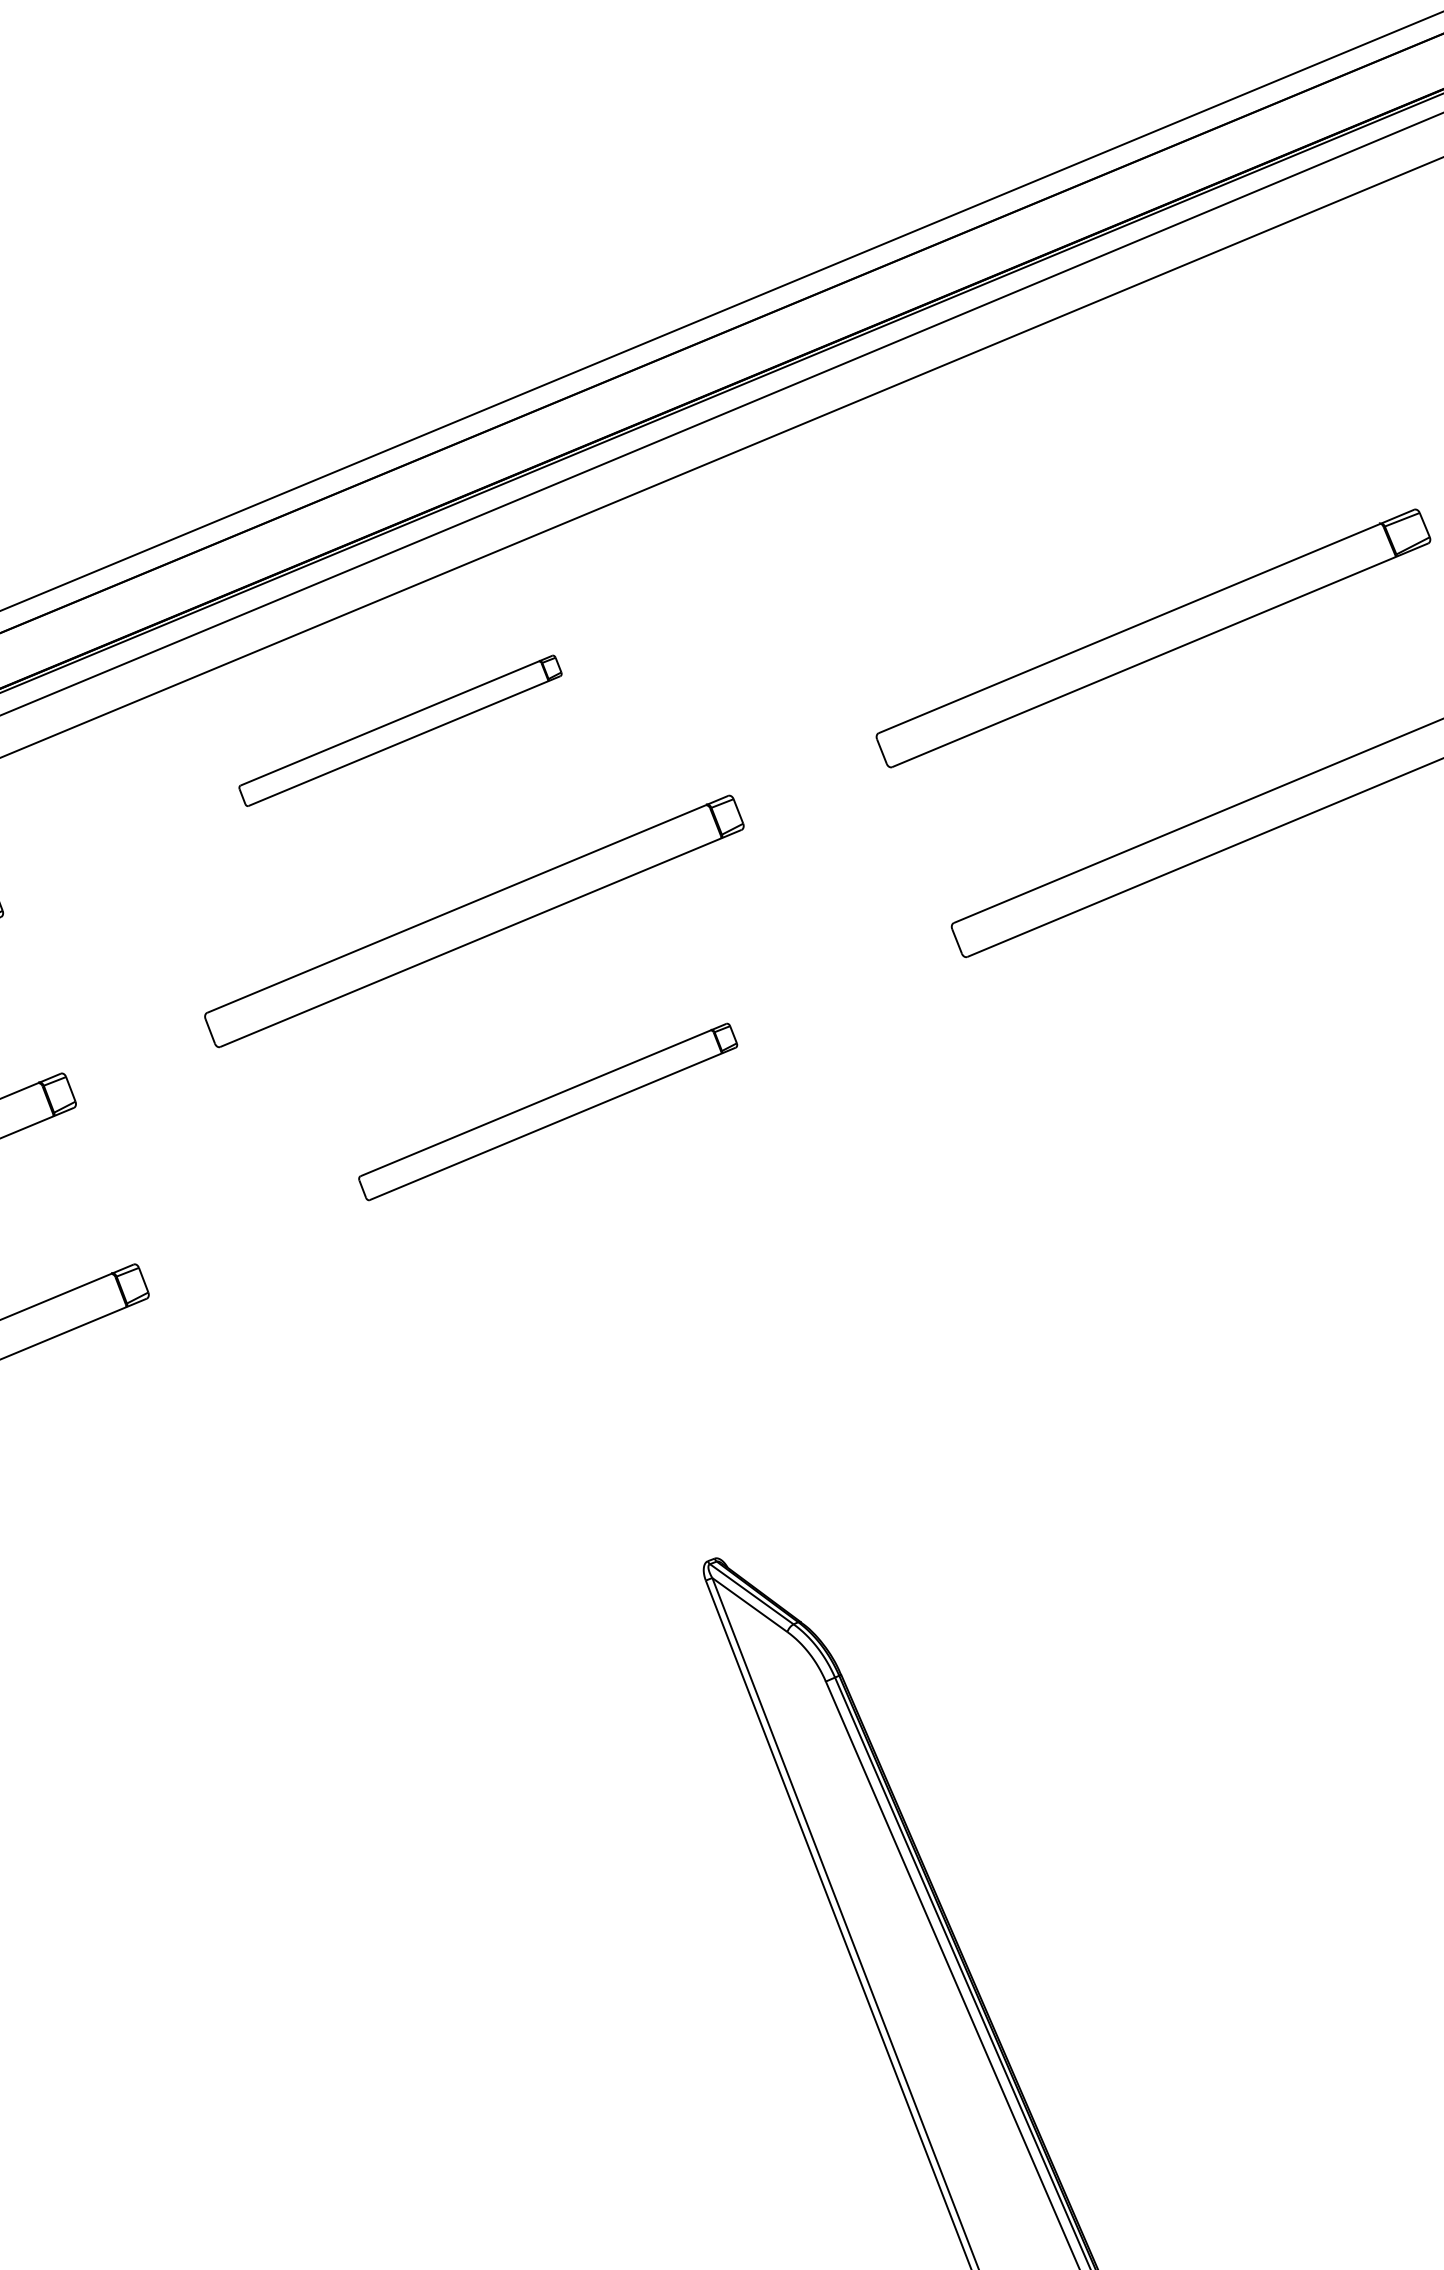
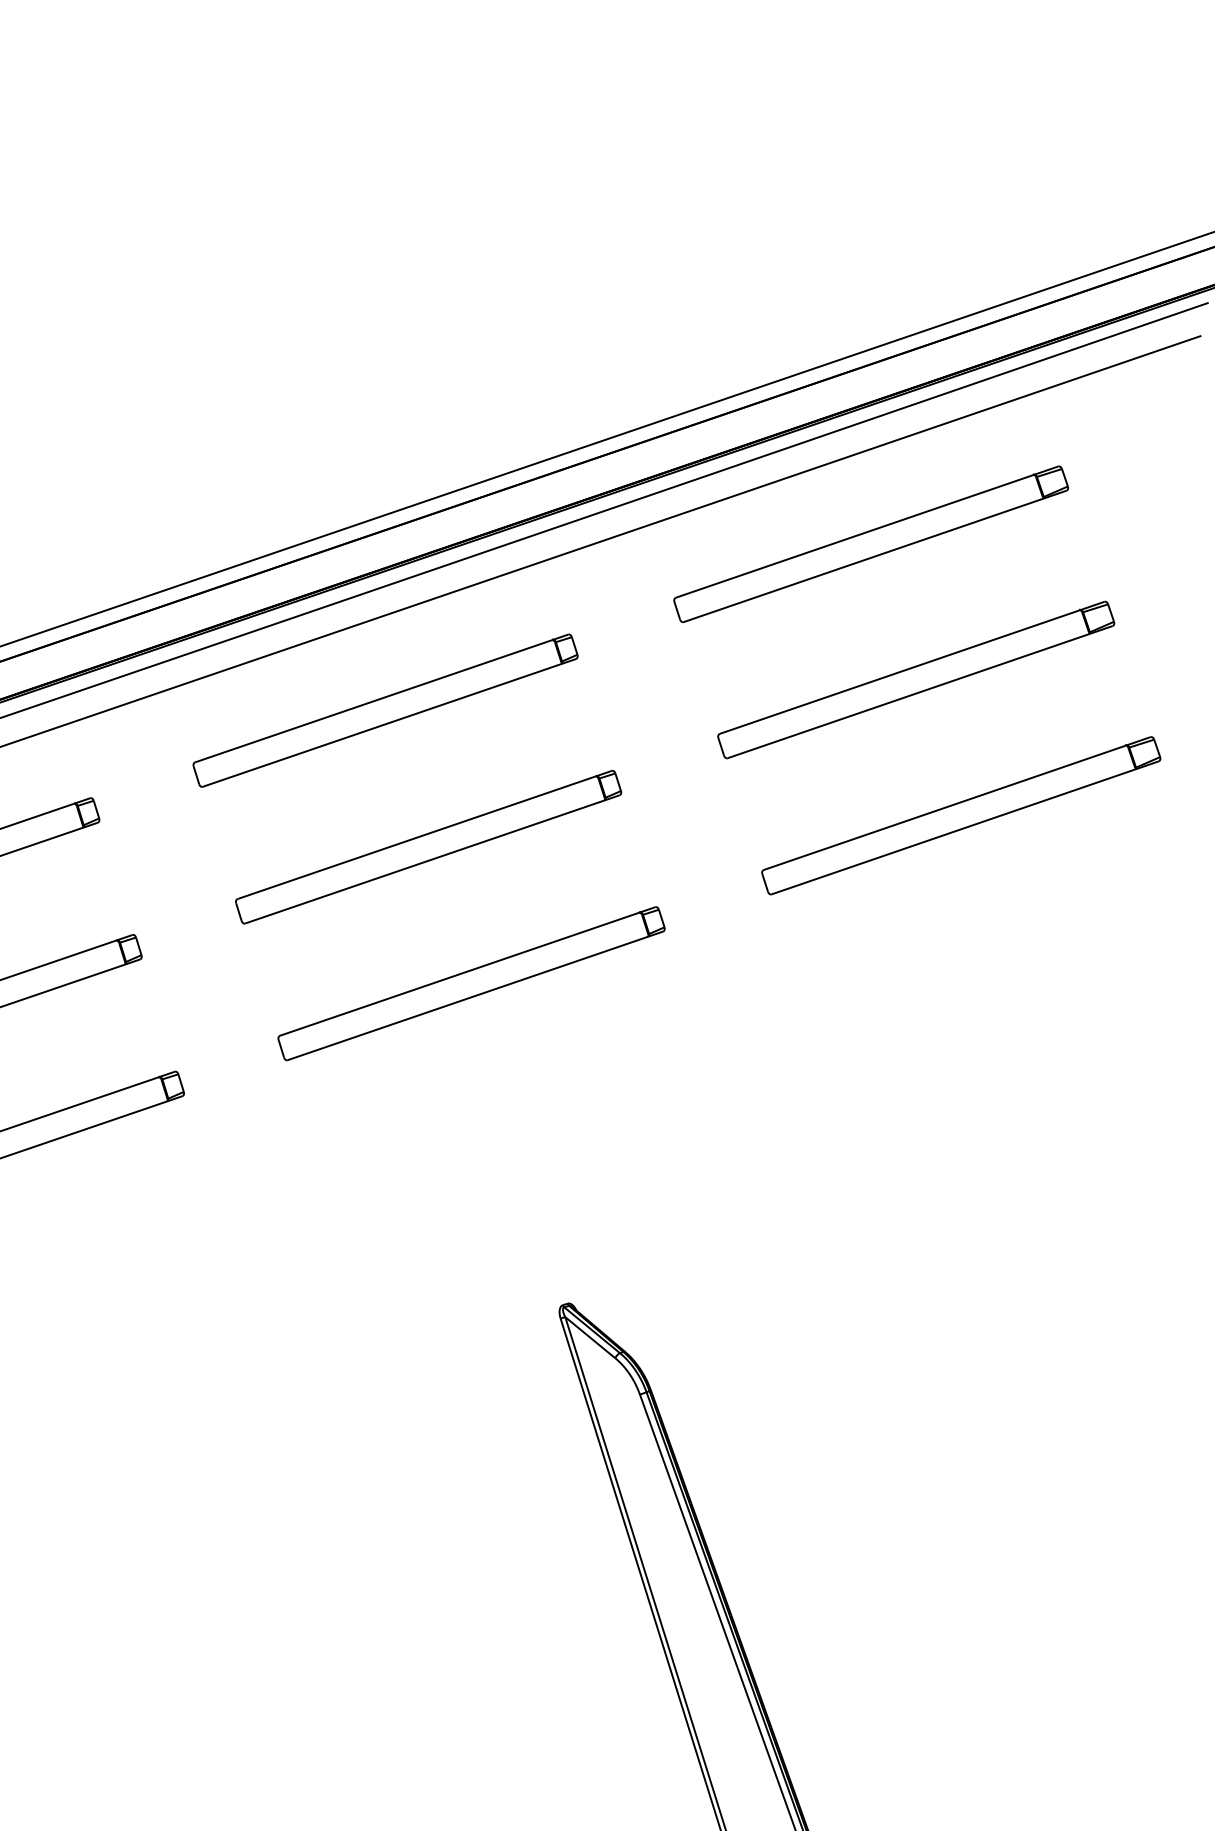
part: (1077, 449) -> (871, 544), added
part: (400, 730) -> (385, 710), size x1.67
part: (548, 1111) -> (471, 983), size x1.43

